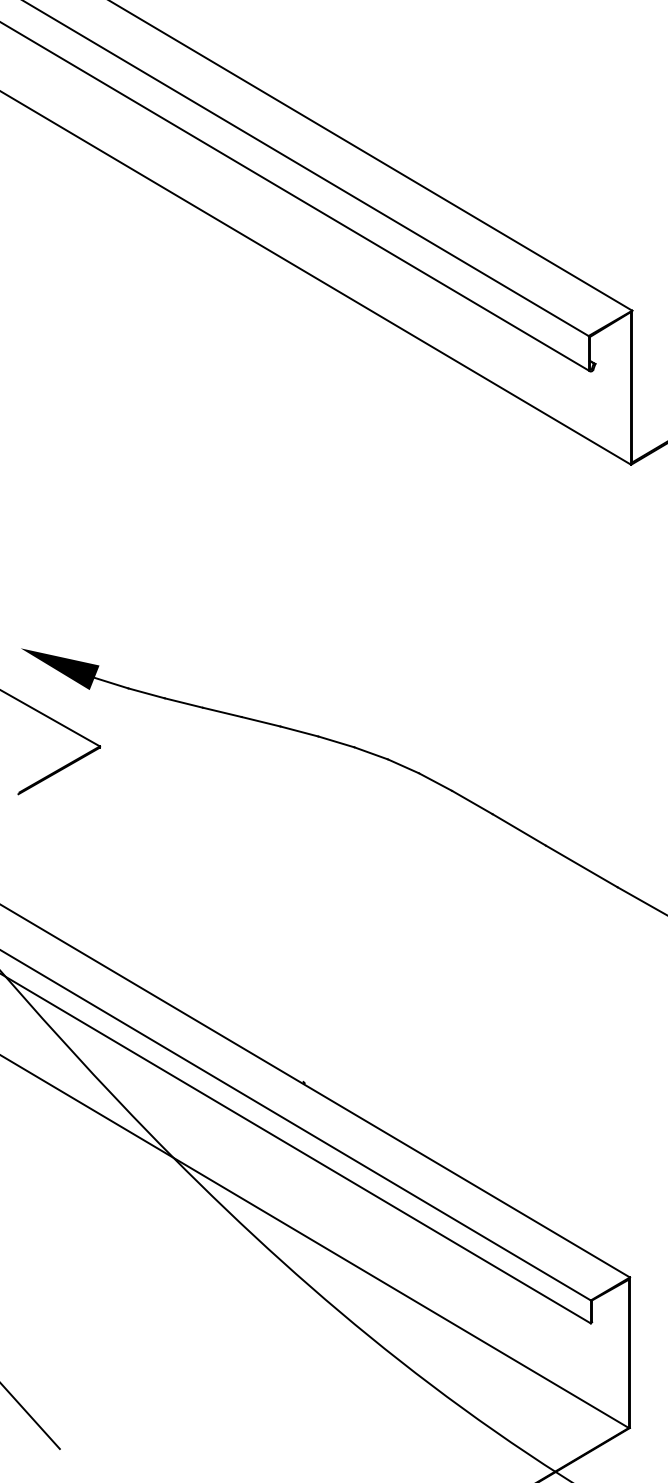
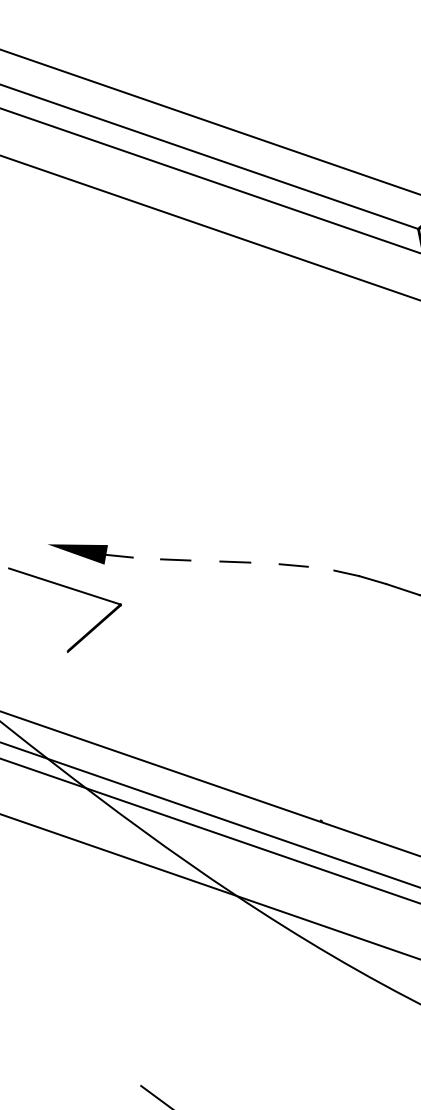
line: (146, 693) -> (146, 558), removed
line: (221, 712) -> (204, 561), removed
line: (299, 731) -> (265, 563), removed
line: (370, 753) -> (320, 568), removed

